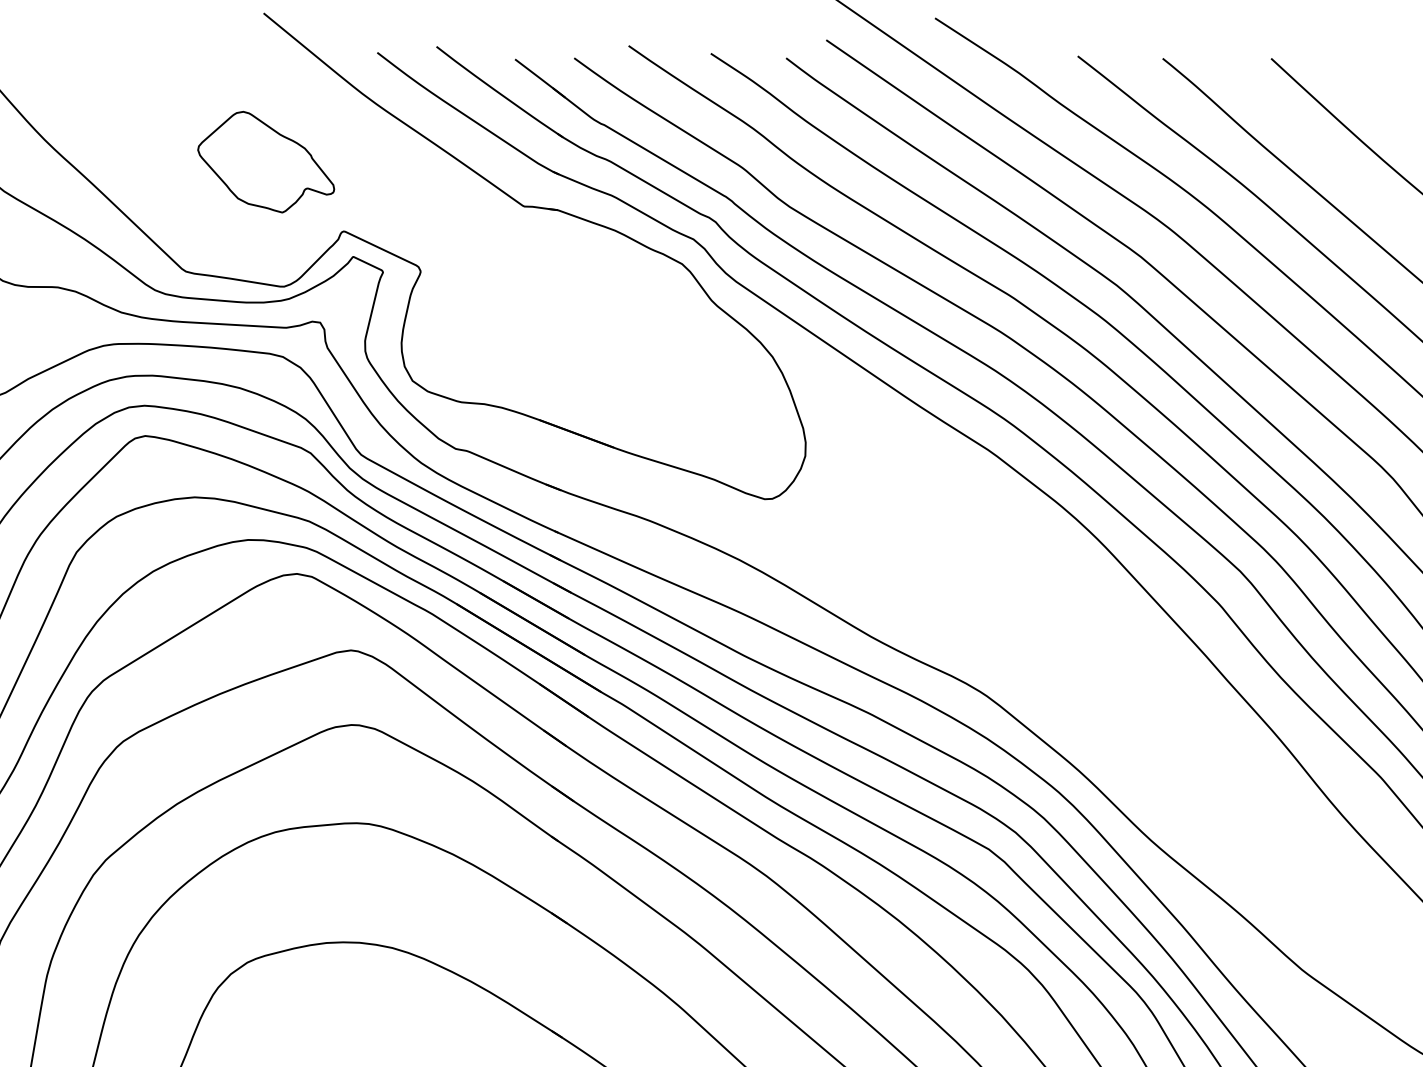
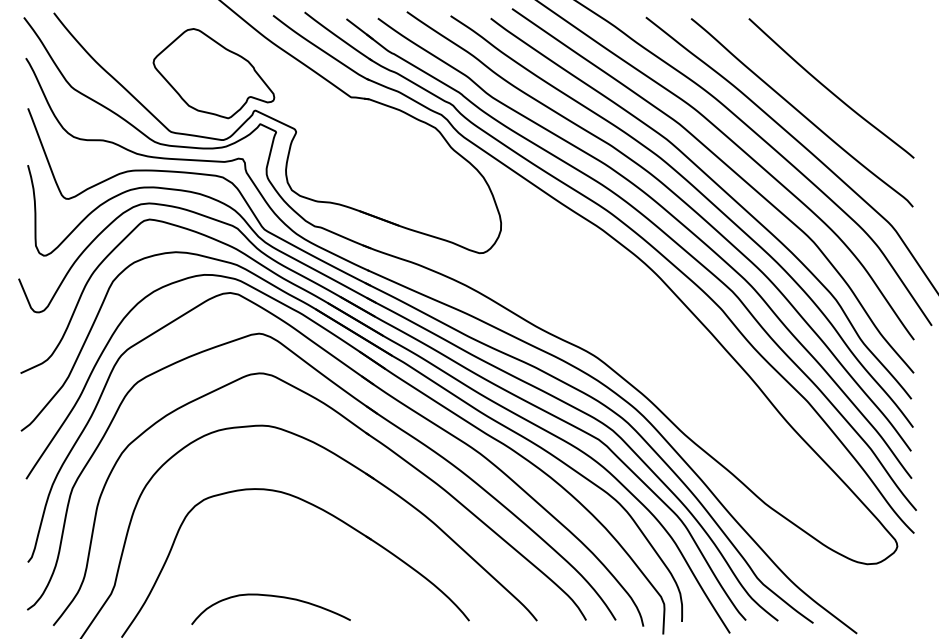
part: (265, 161) -> (213, 73), size x1.67

